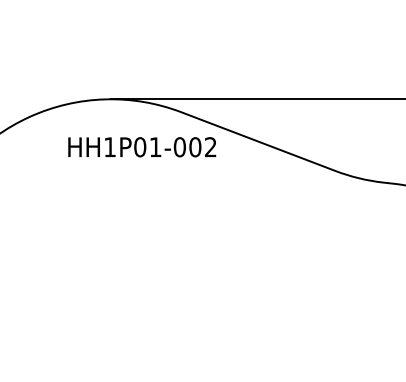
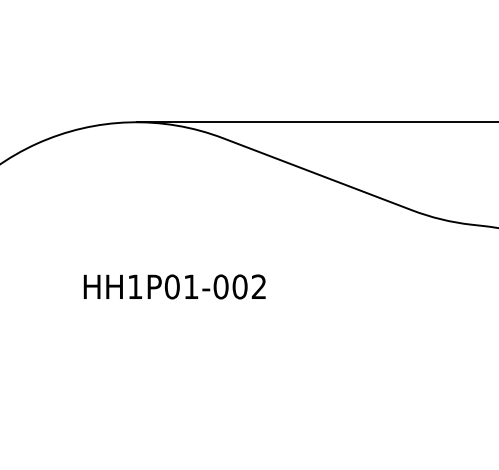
text: (142, 147) -> (175, 287), moved

